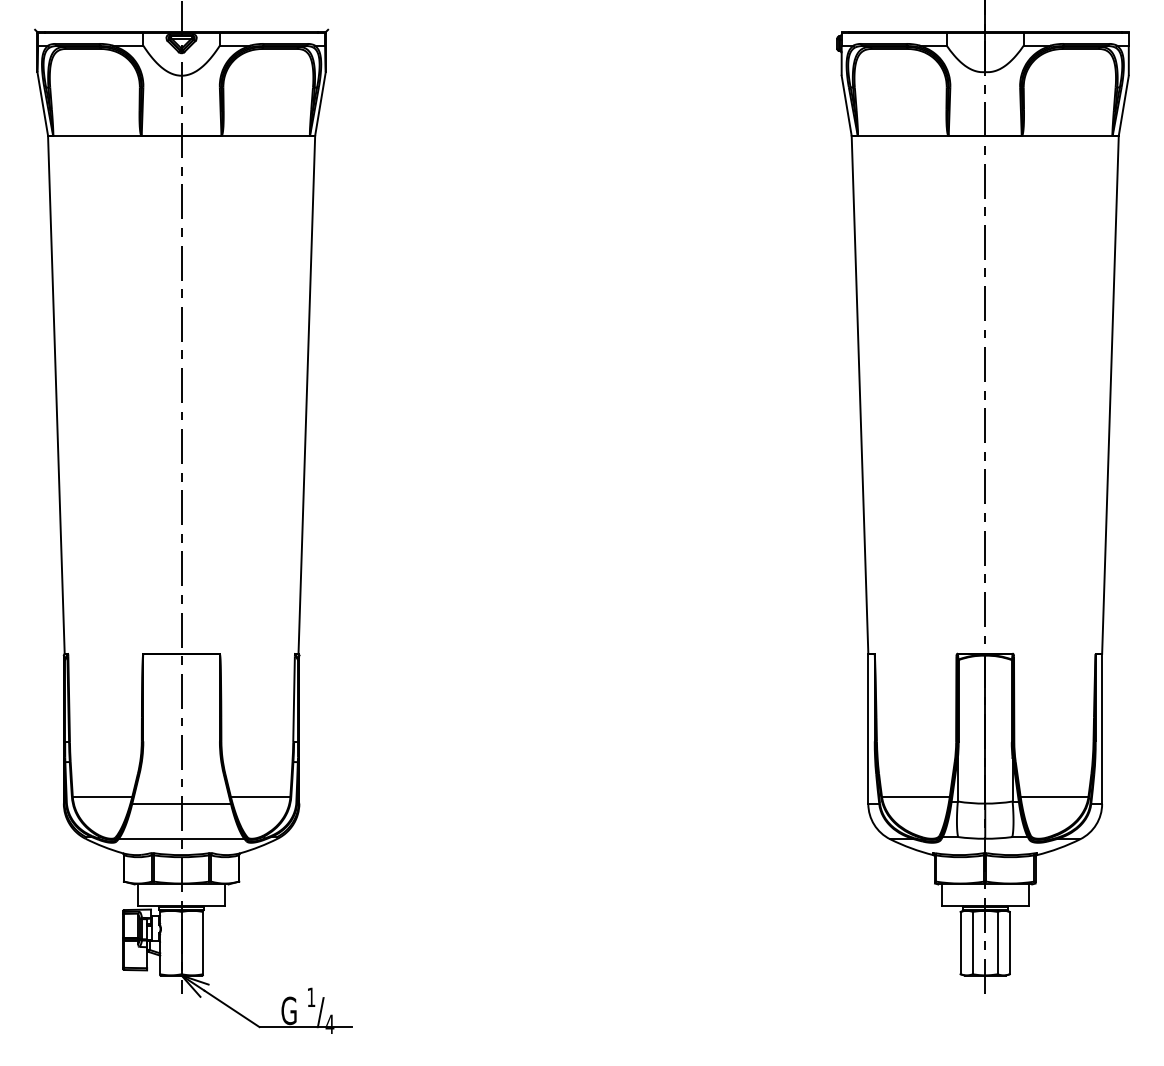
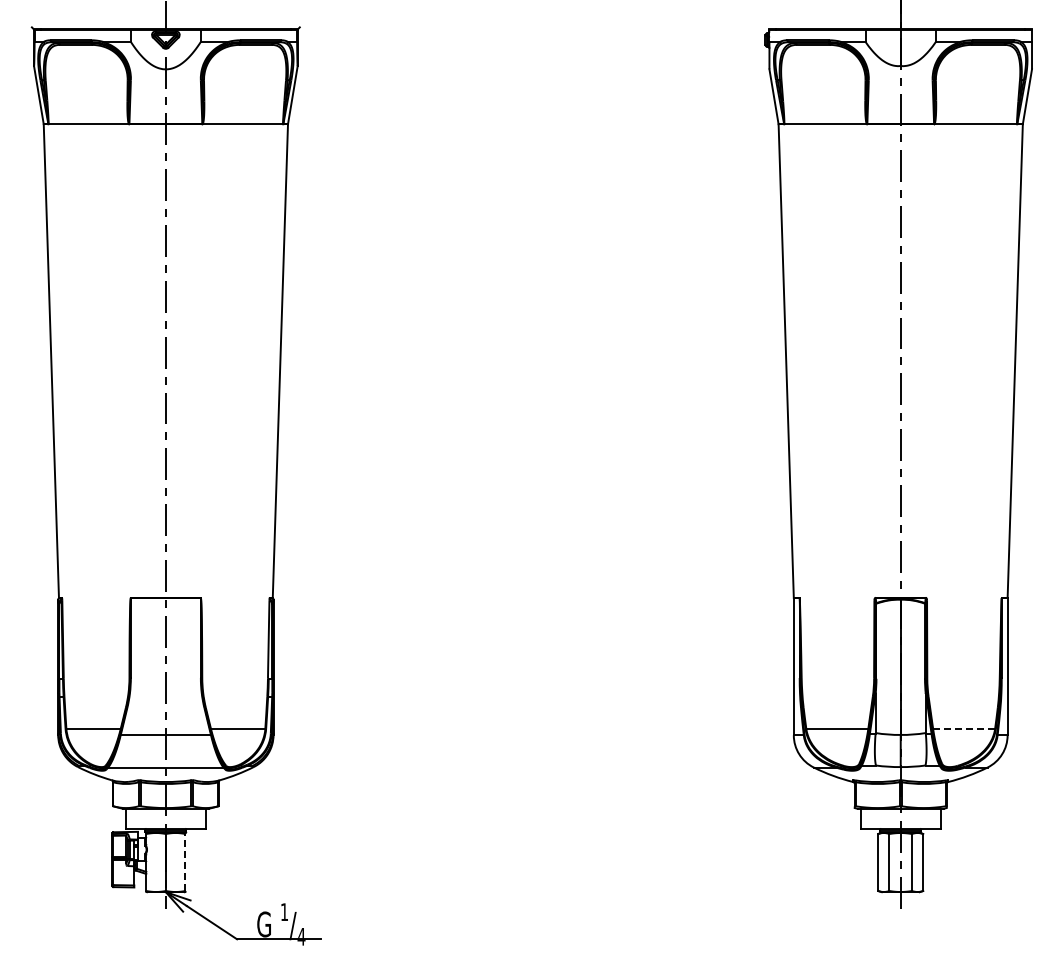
line: (1054, 796) -> (964, 728), solid -> dashed
line: (203, 943) -> (185, 862), solid -> dashed

